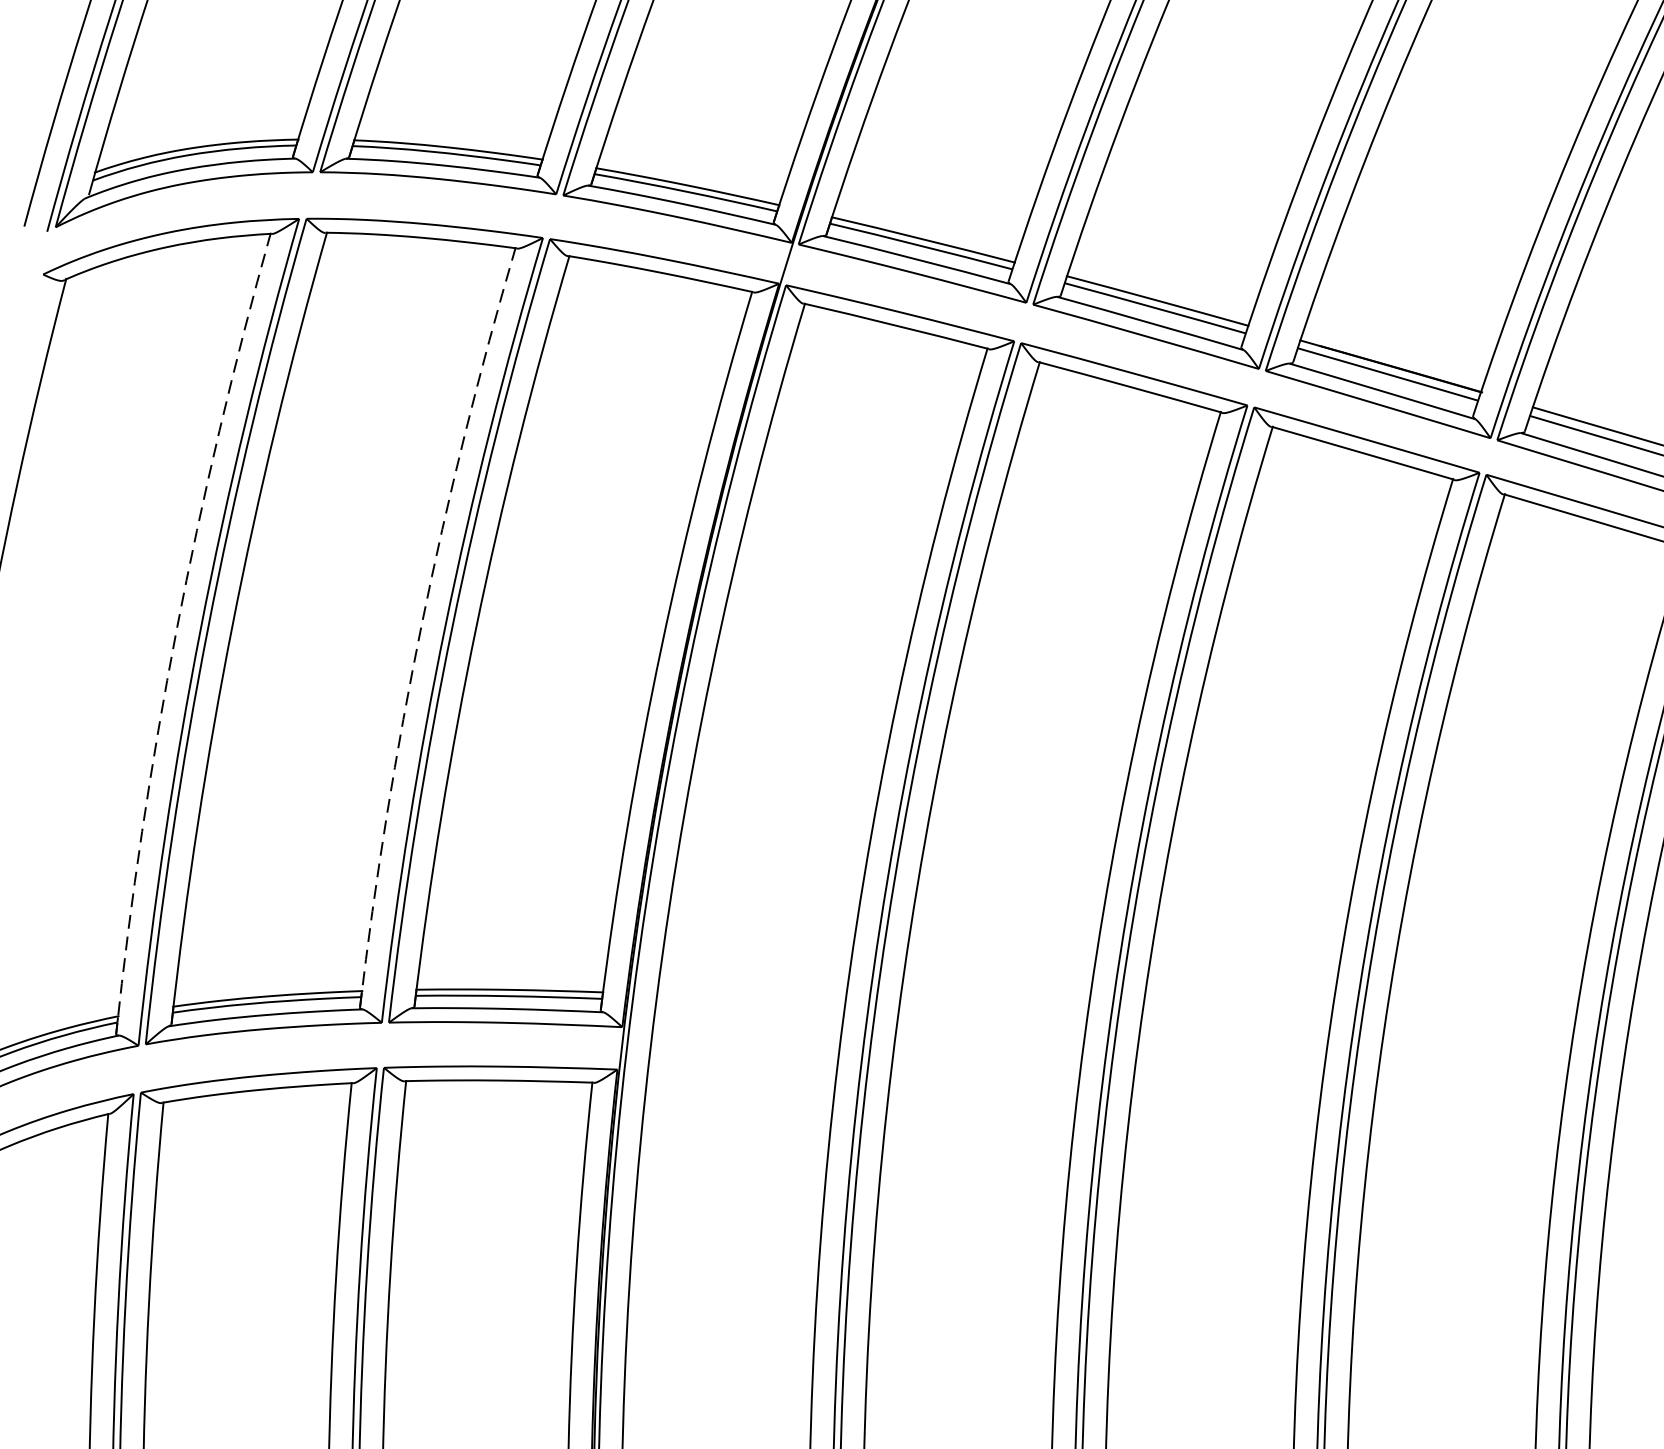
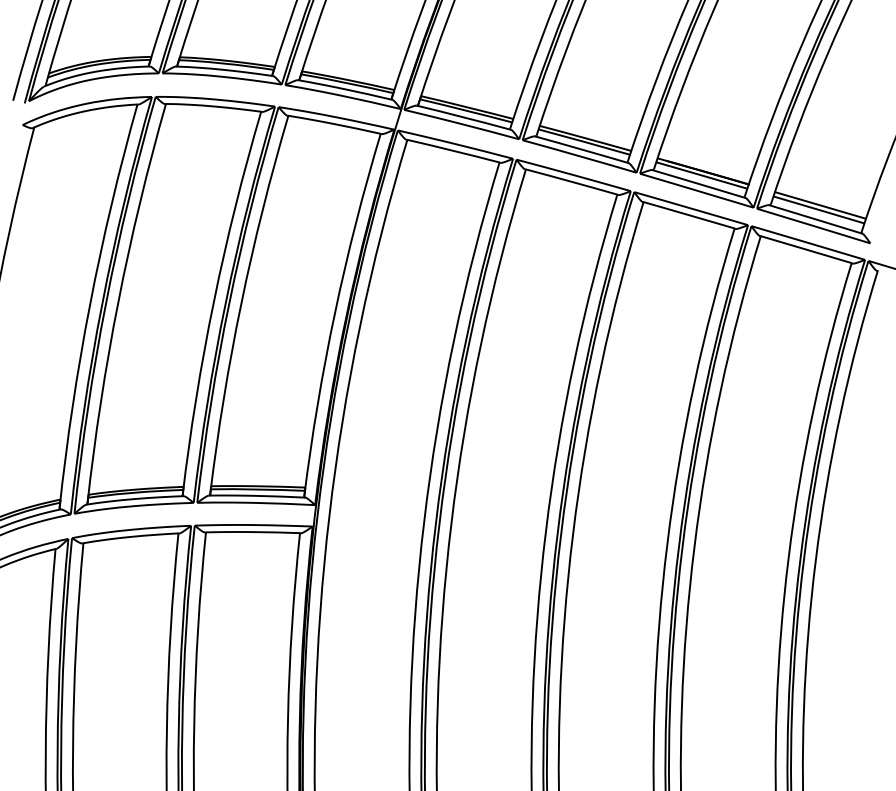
arc: (421, 623) -> (213, 301), dashed -> solid
arc: (177, 629) -> (90, 304), dashed -> solid

